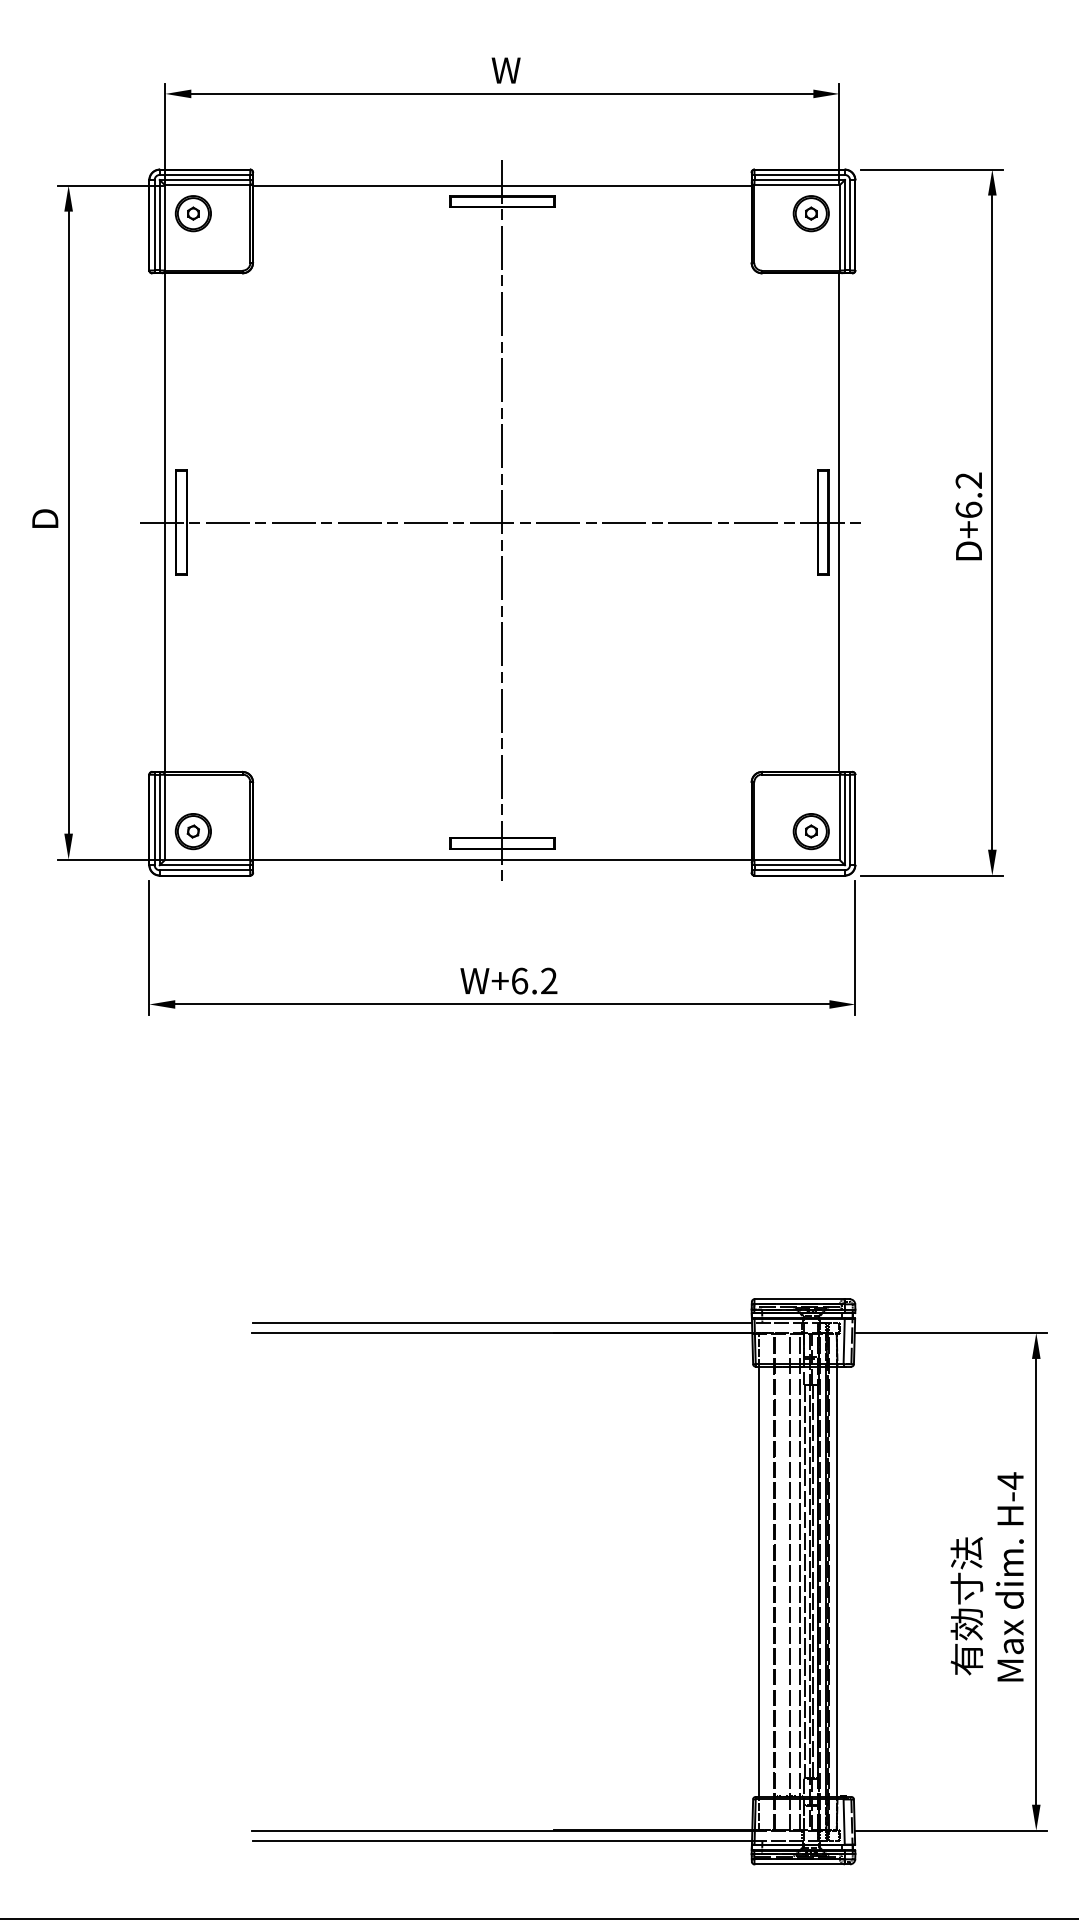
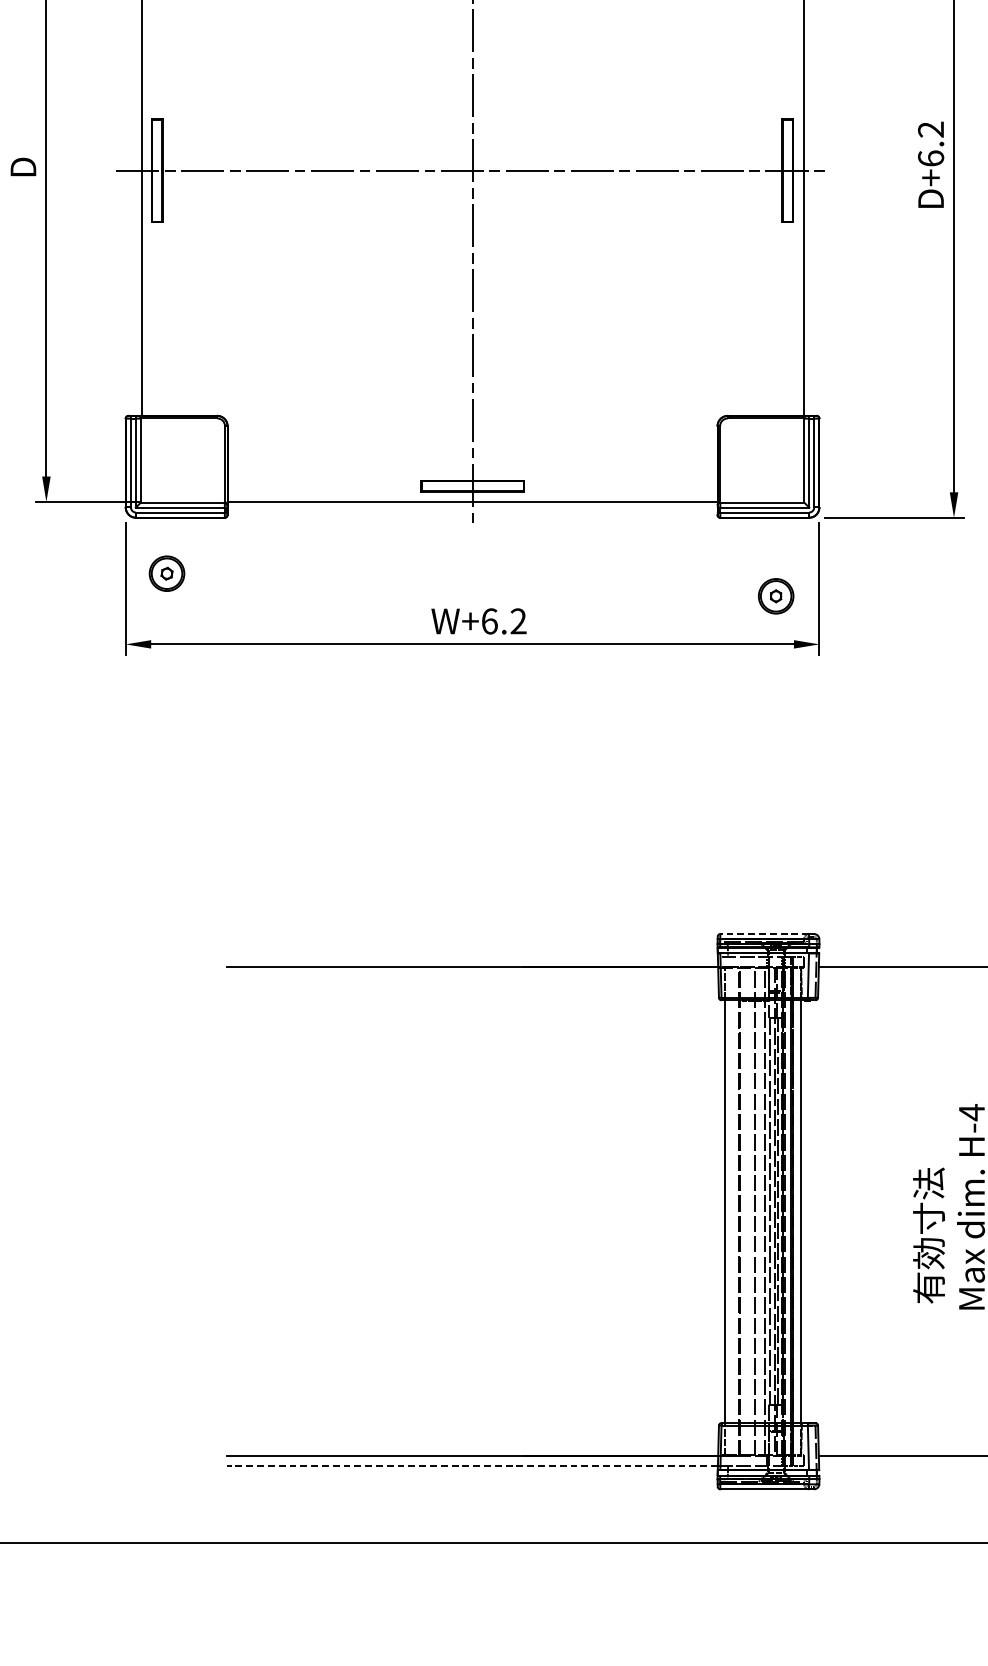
part: (192, 831) -> (166, 573), moved
part: (810, 831) -> (775, 596), moved
line: (799, 1299) -> (764, 934), solid -> dashed
line: (502, 1322) -> (472, 956), removed
line: (502, 1841) -> (472, 1466), solid -> dashed

